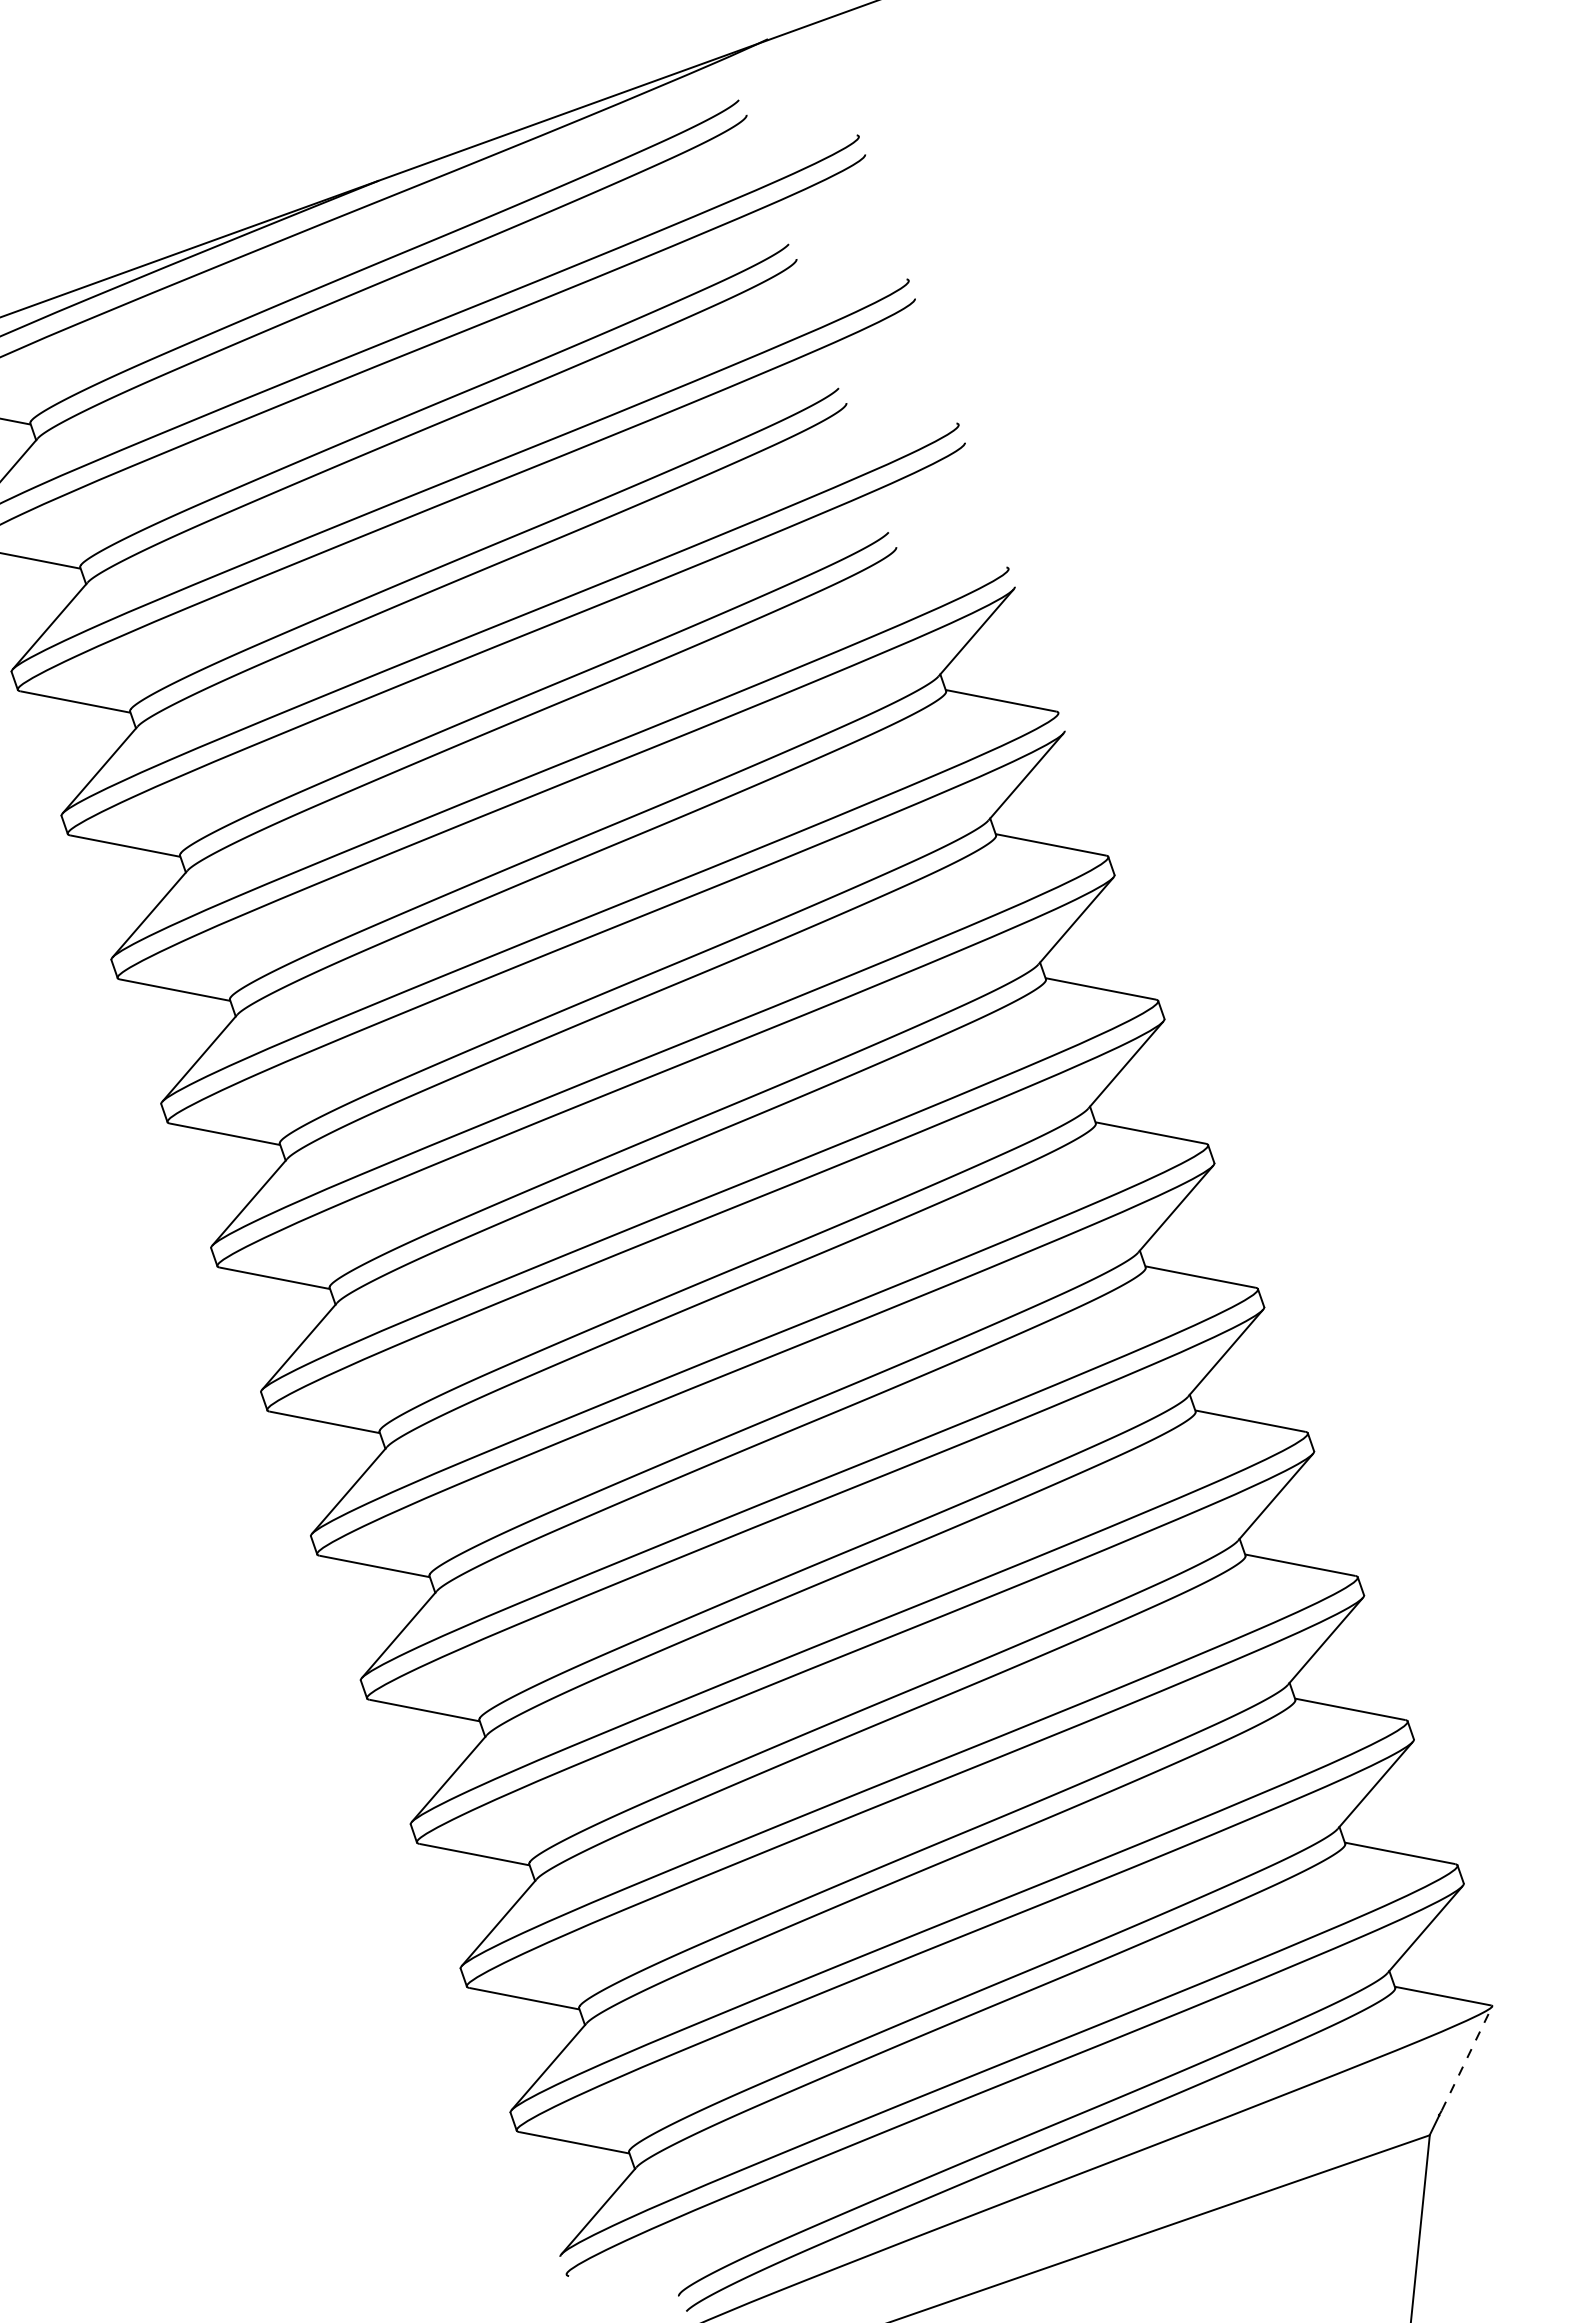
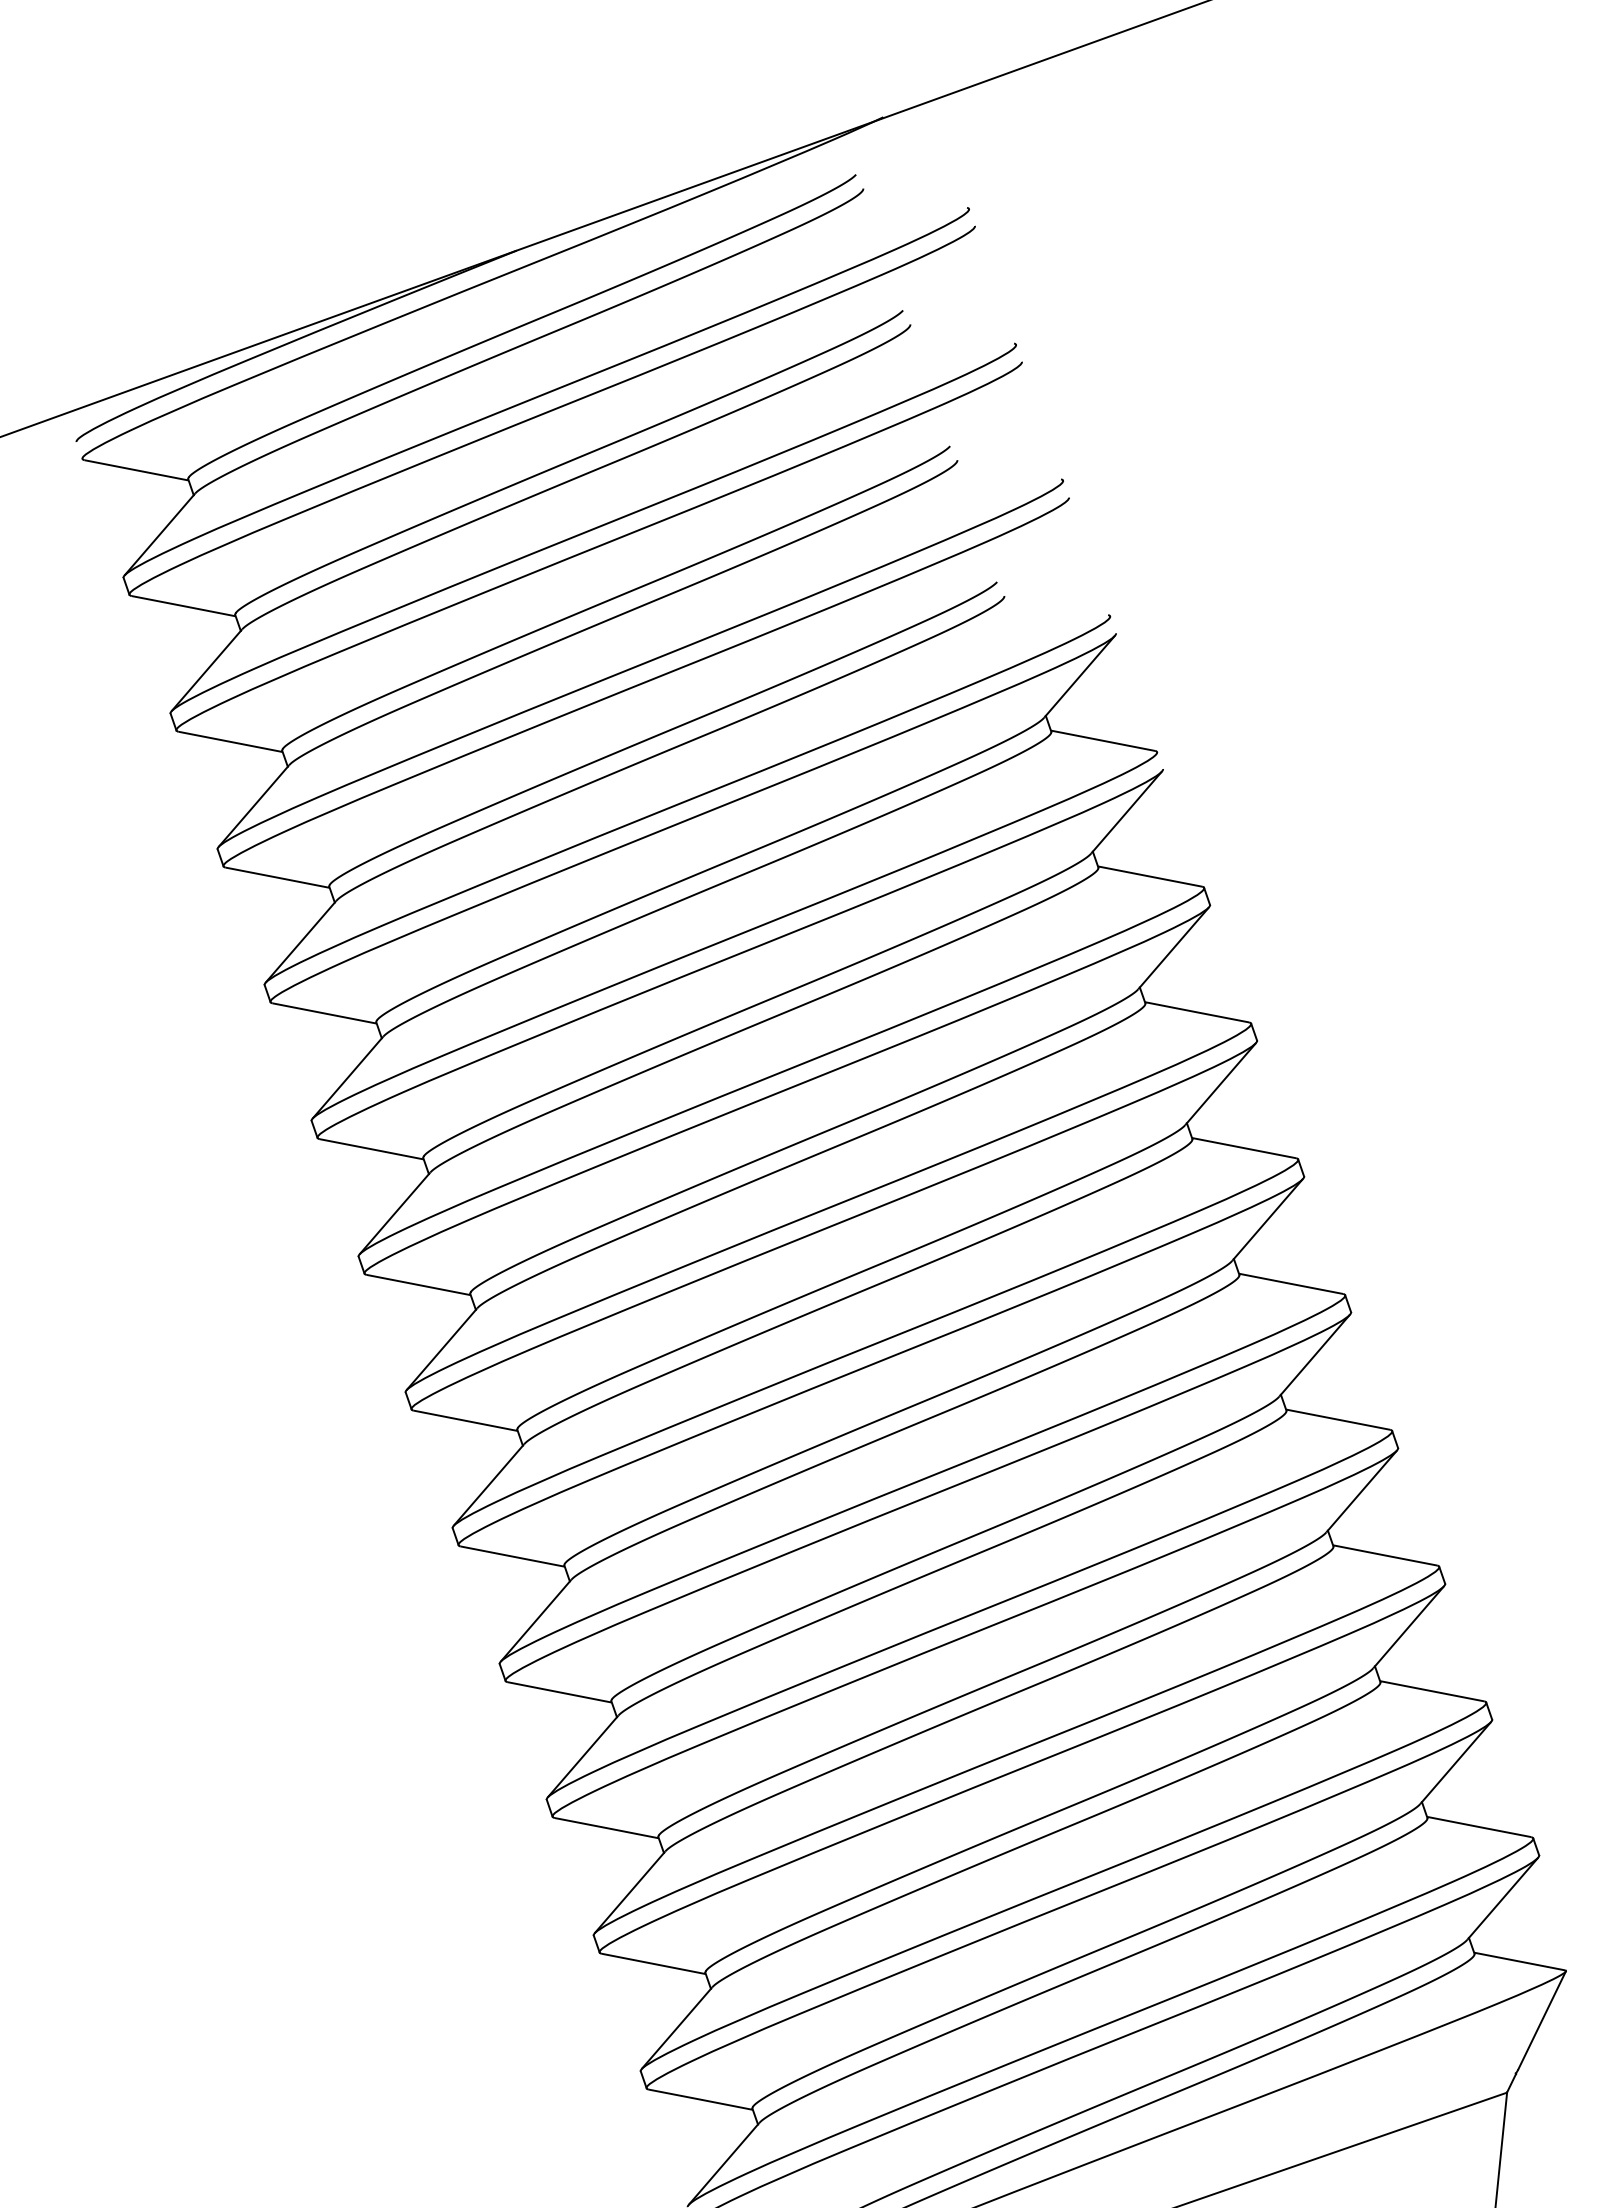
line: (1467, 2057) -> (1542, 2019), dashed -> solid

